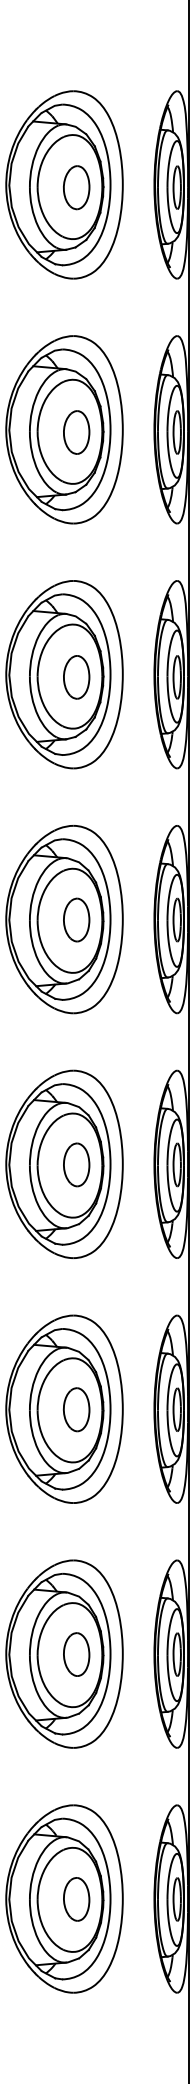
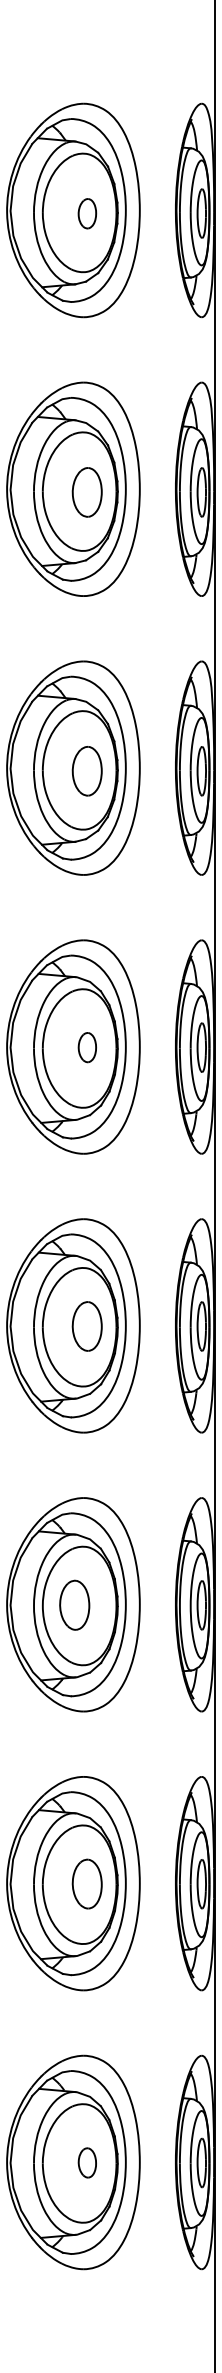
part: (76, 187) -> (87, 213), size x0.6
part: (76, 919) -> (87, 1046), size x0.6
part: (76, 1409) -> (74, 1605), moved
part: (76, 1899) -> (87, 2163), size x0.6

